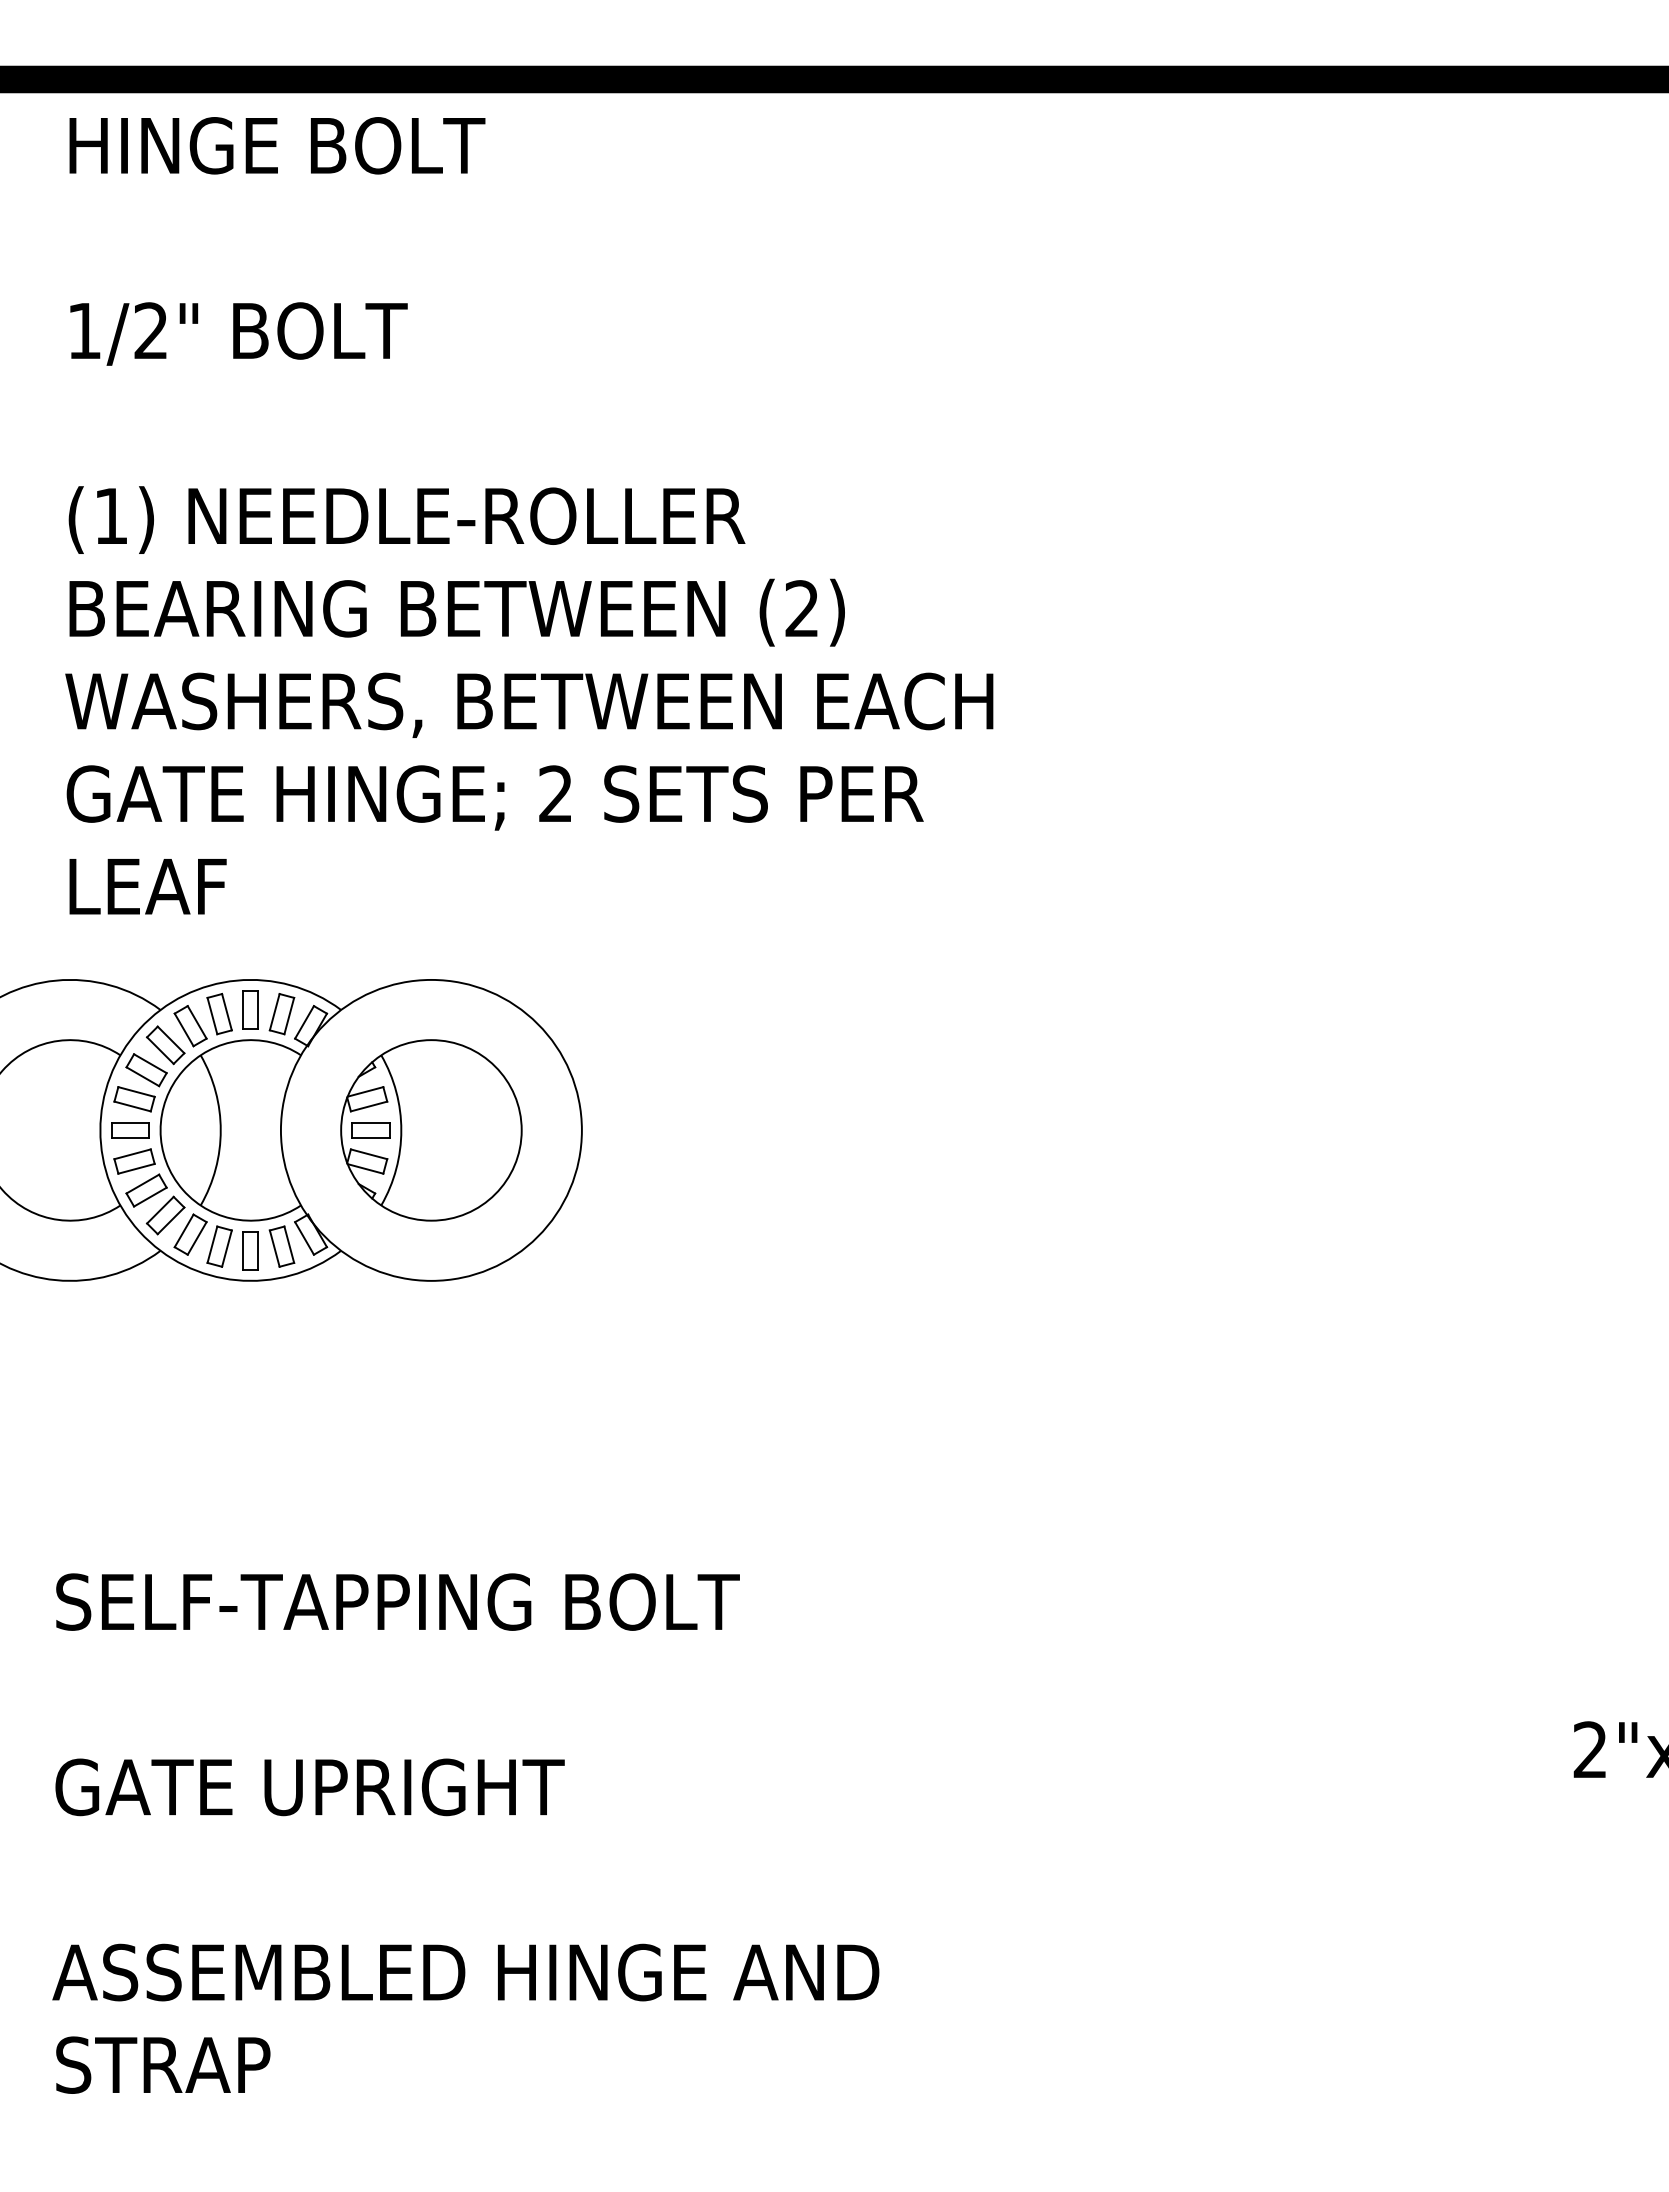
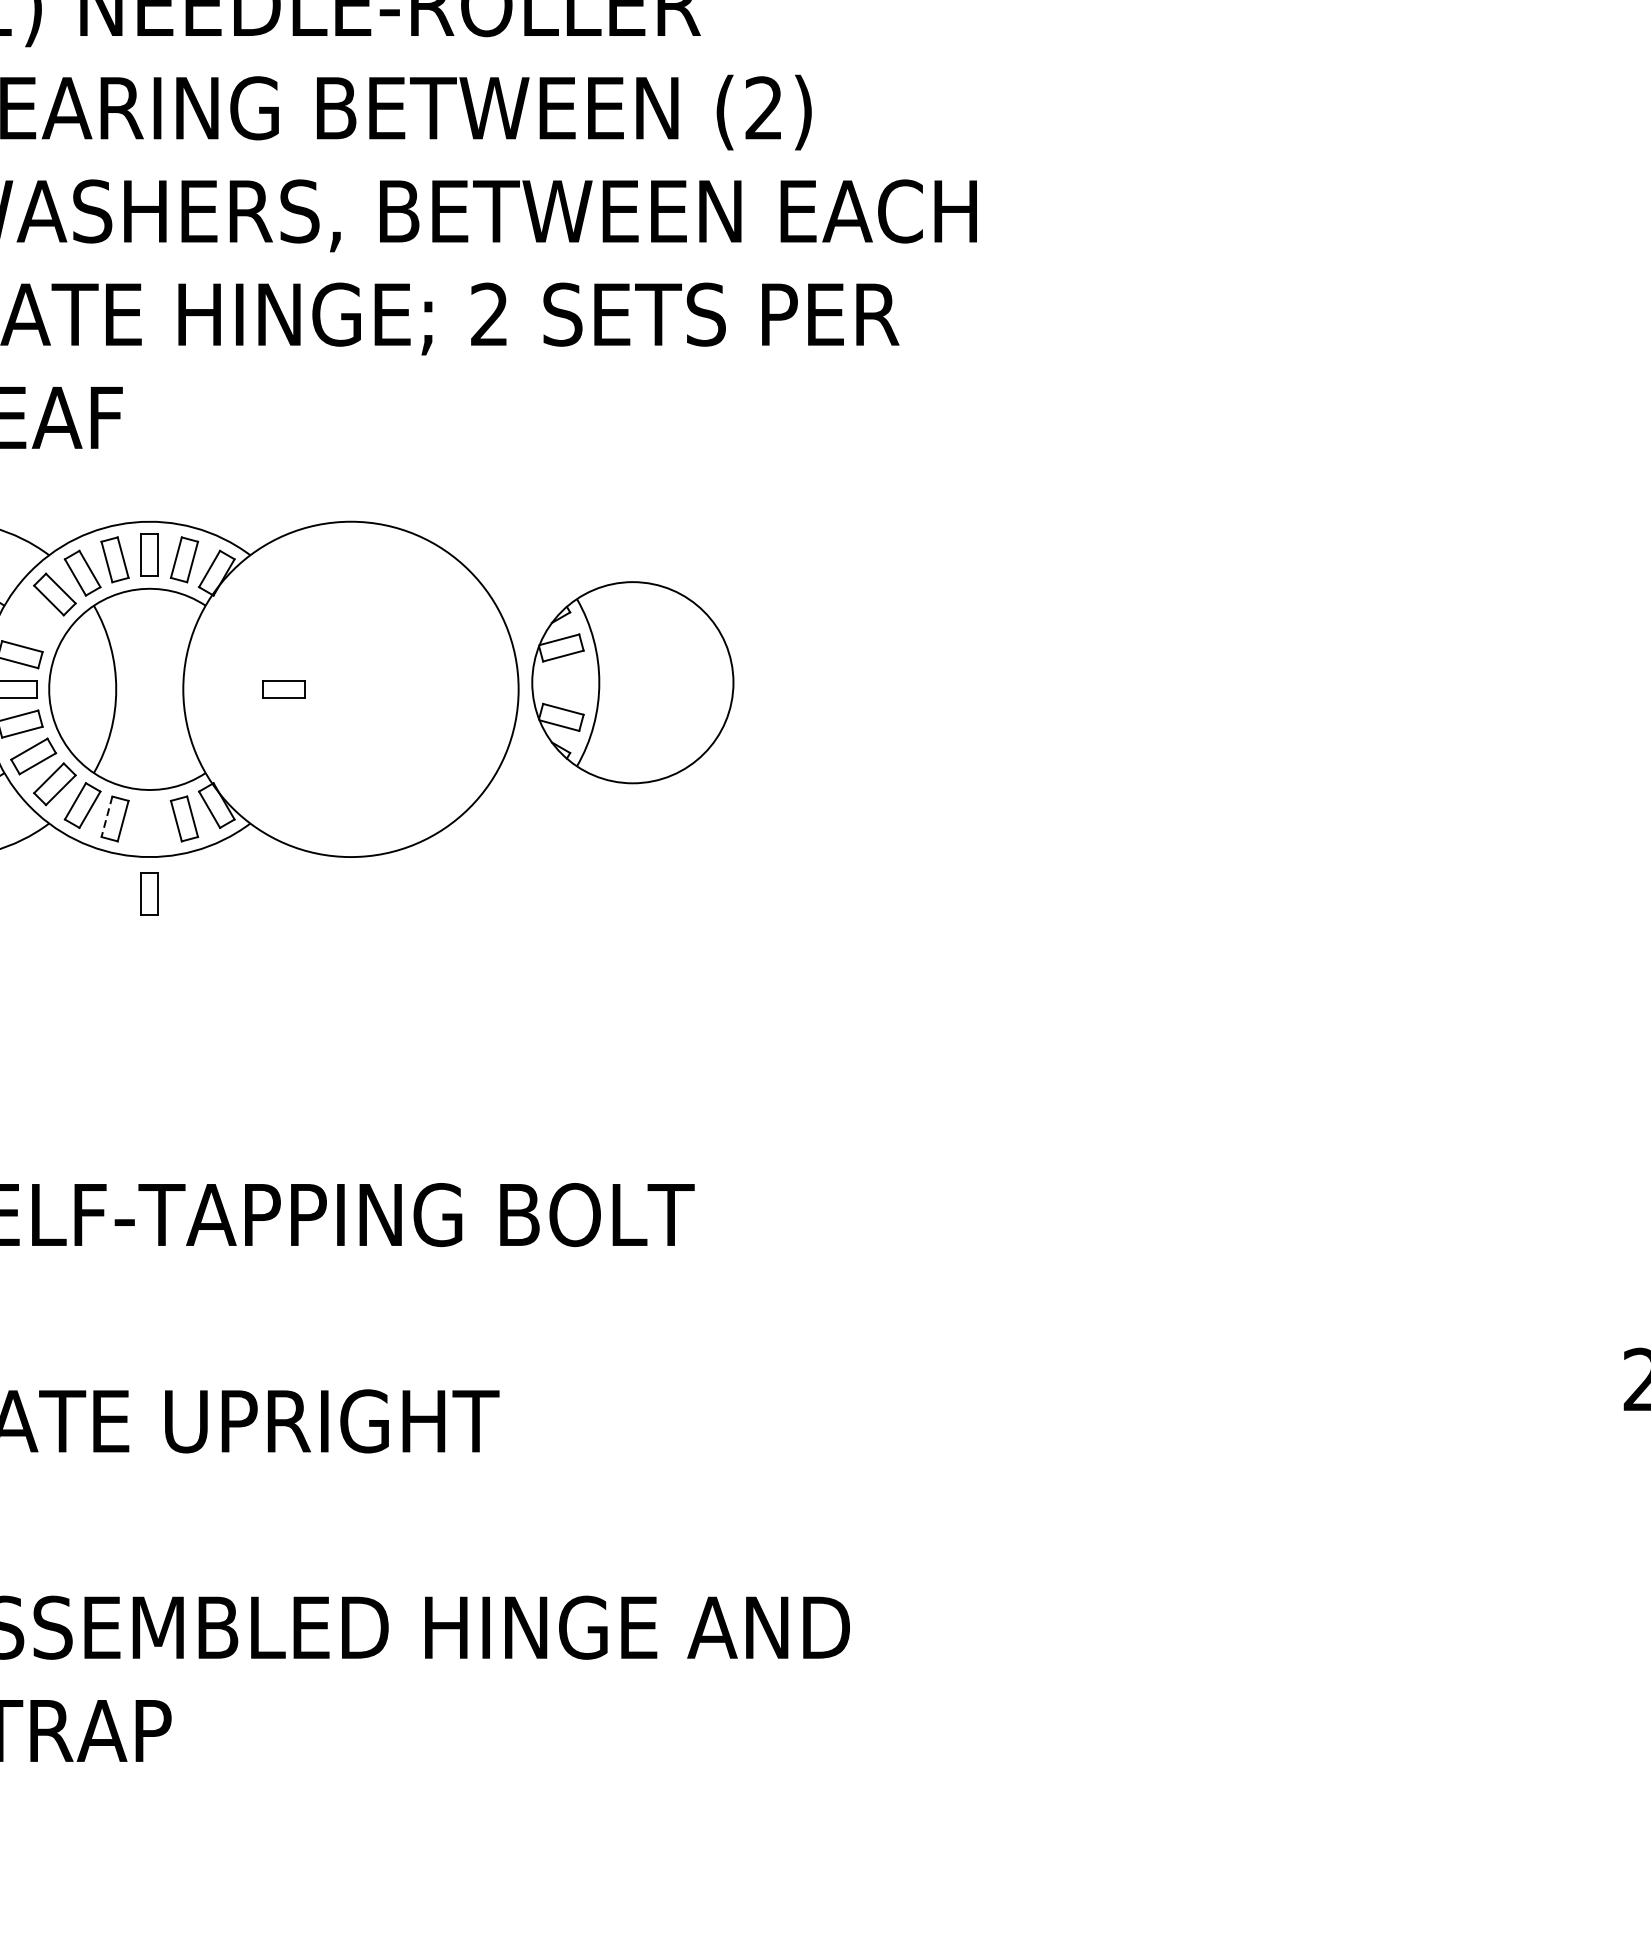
part: (146, 1070) -> (33, 622), removed
part: (431, 1130) -> (632, 682), moved
line: (212, 1244) -> (107, 816), solid -> dashed
part: (250, 1250) -> (149, 893), moved

